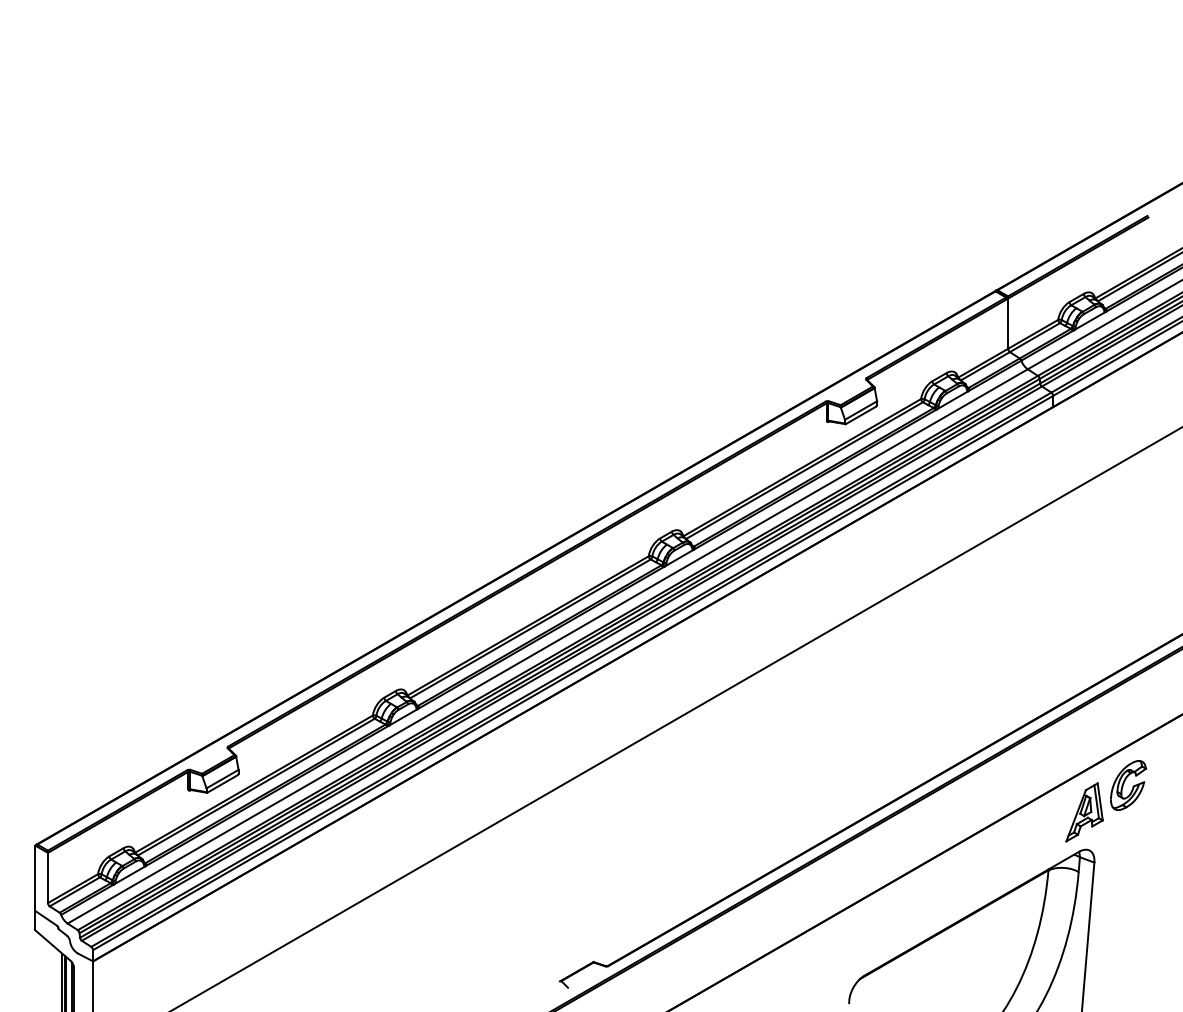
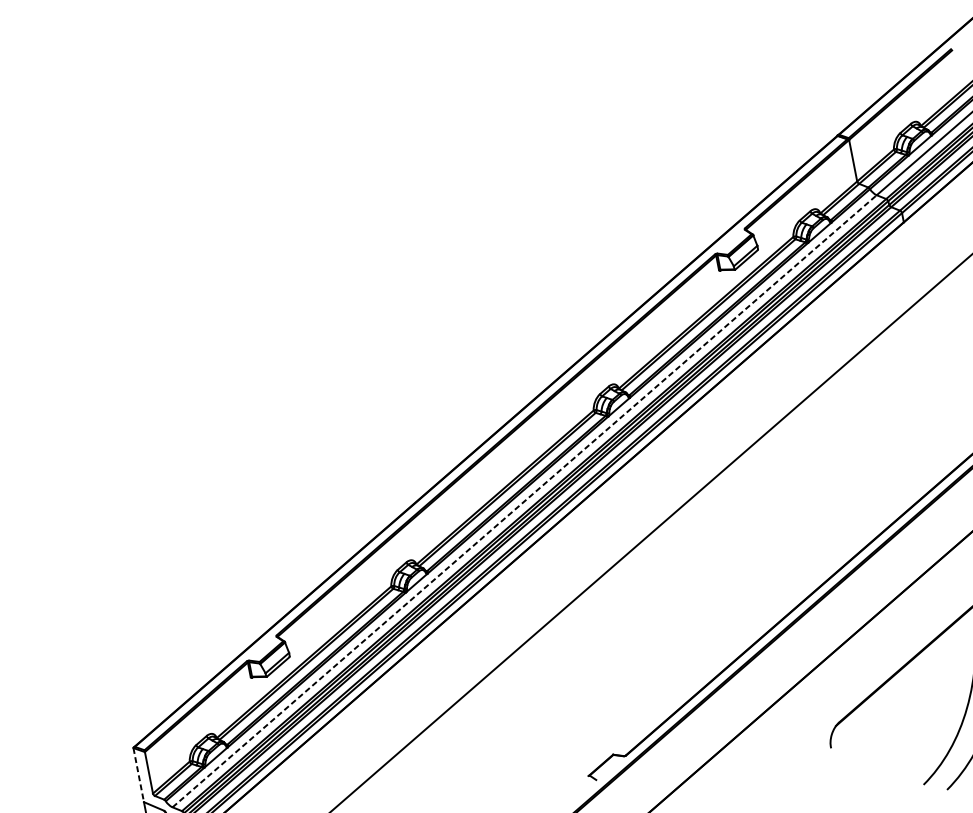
line: (548, 646) -> (525, 501), solid -> dashed
line: (35, 878) -> (138, 775), solid -> dashed

